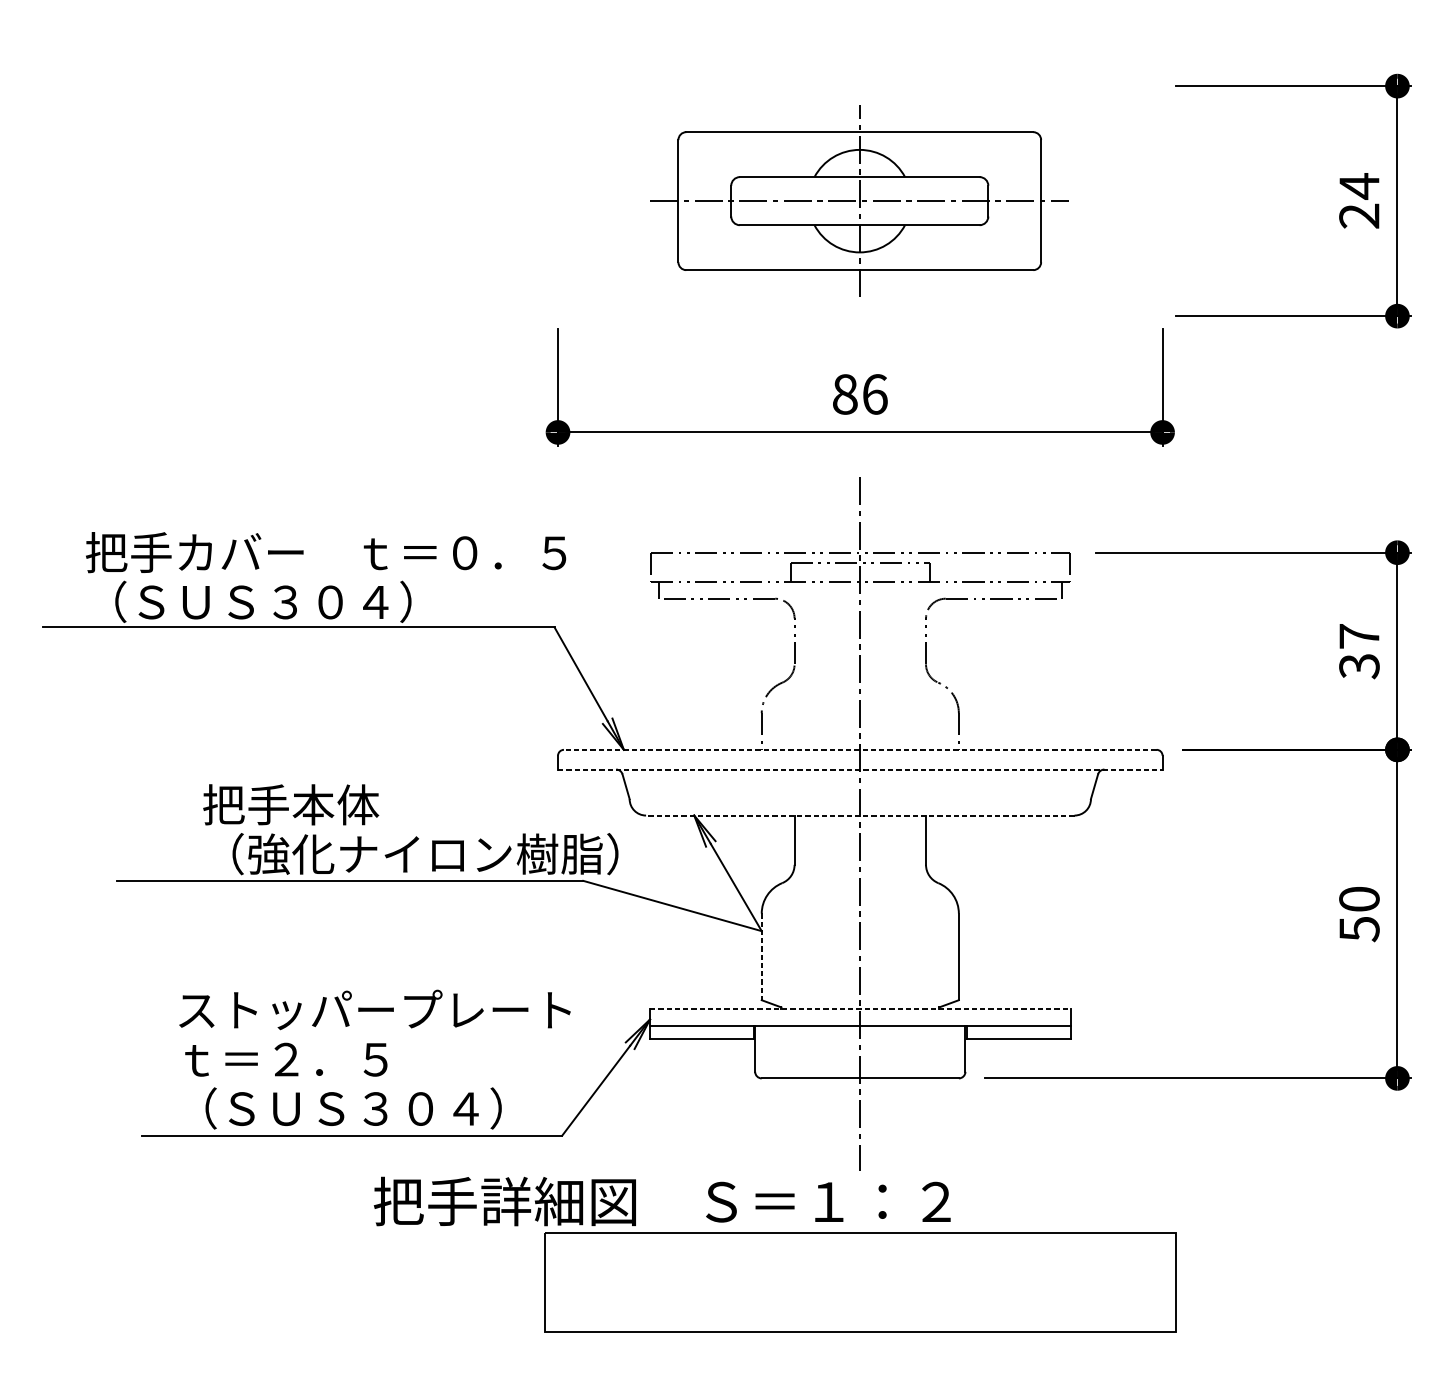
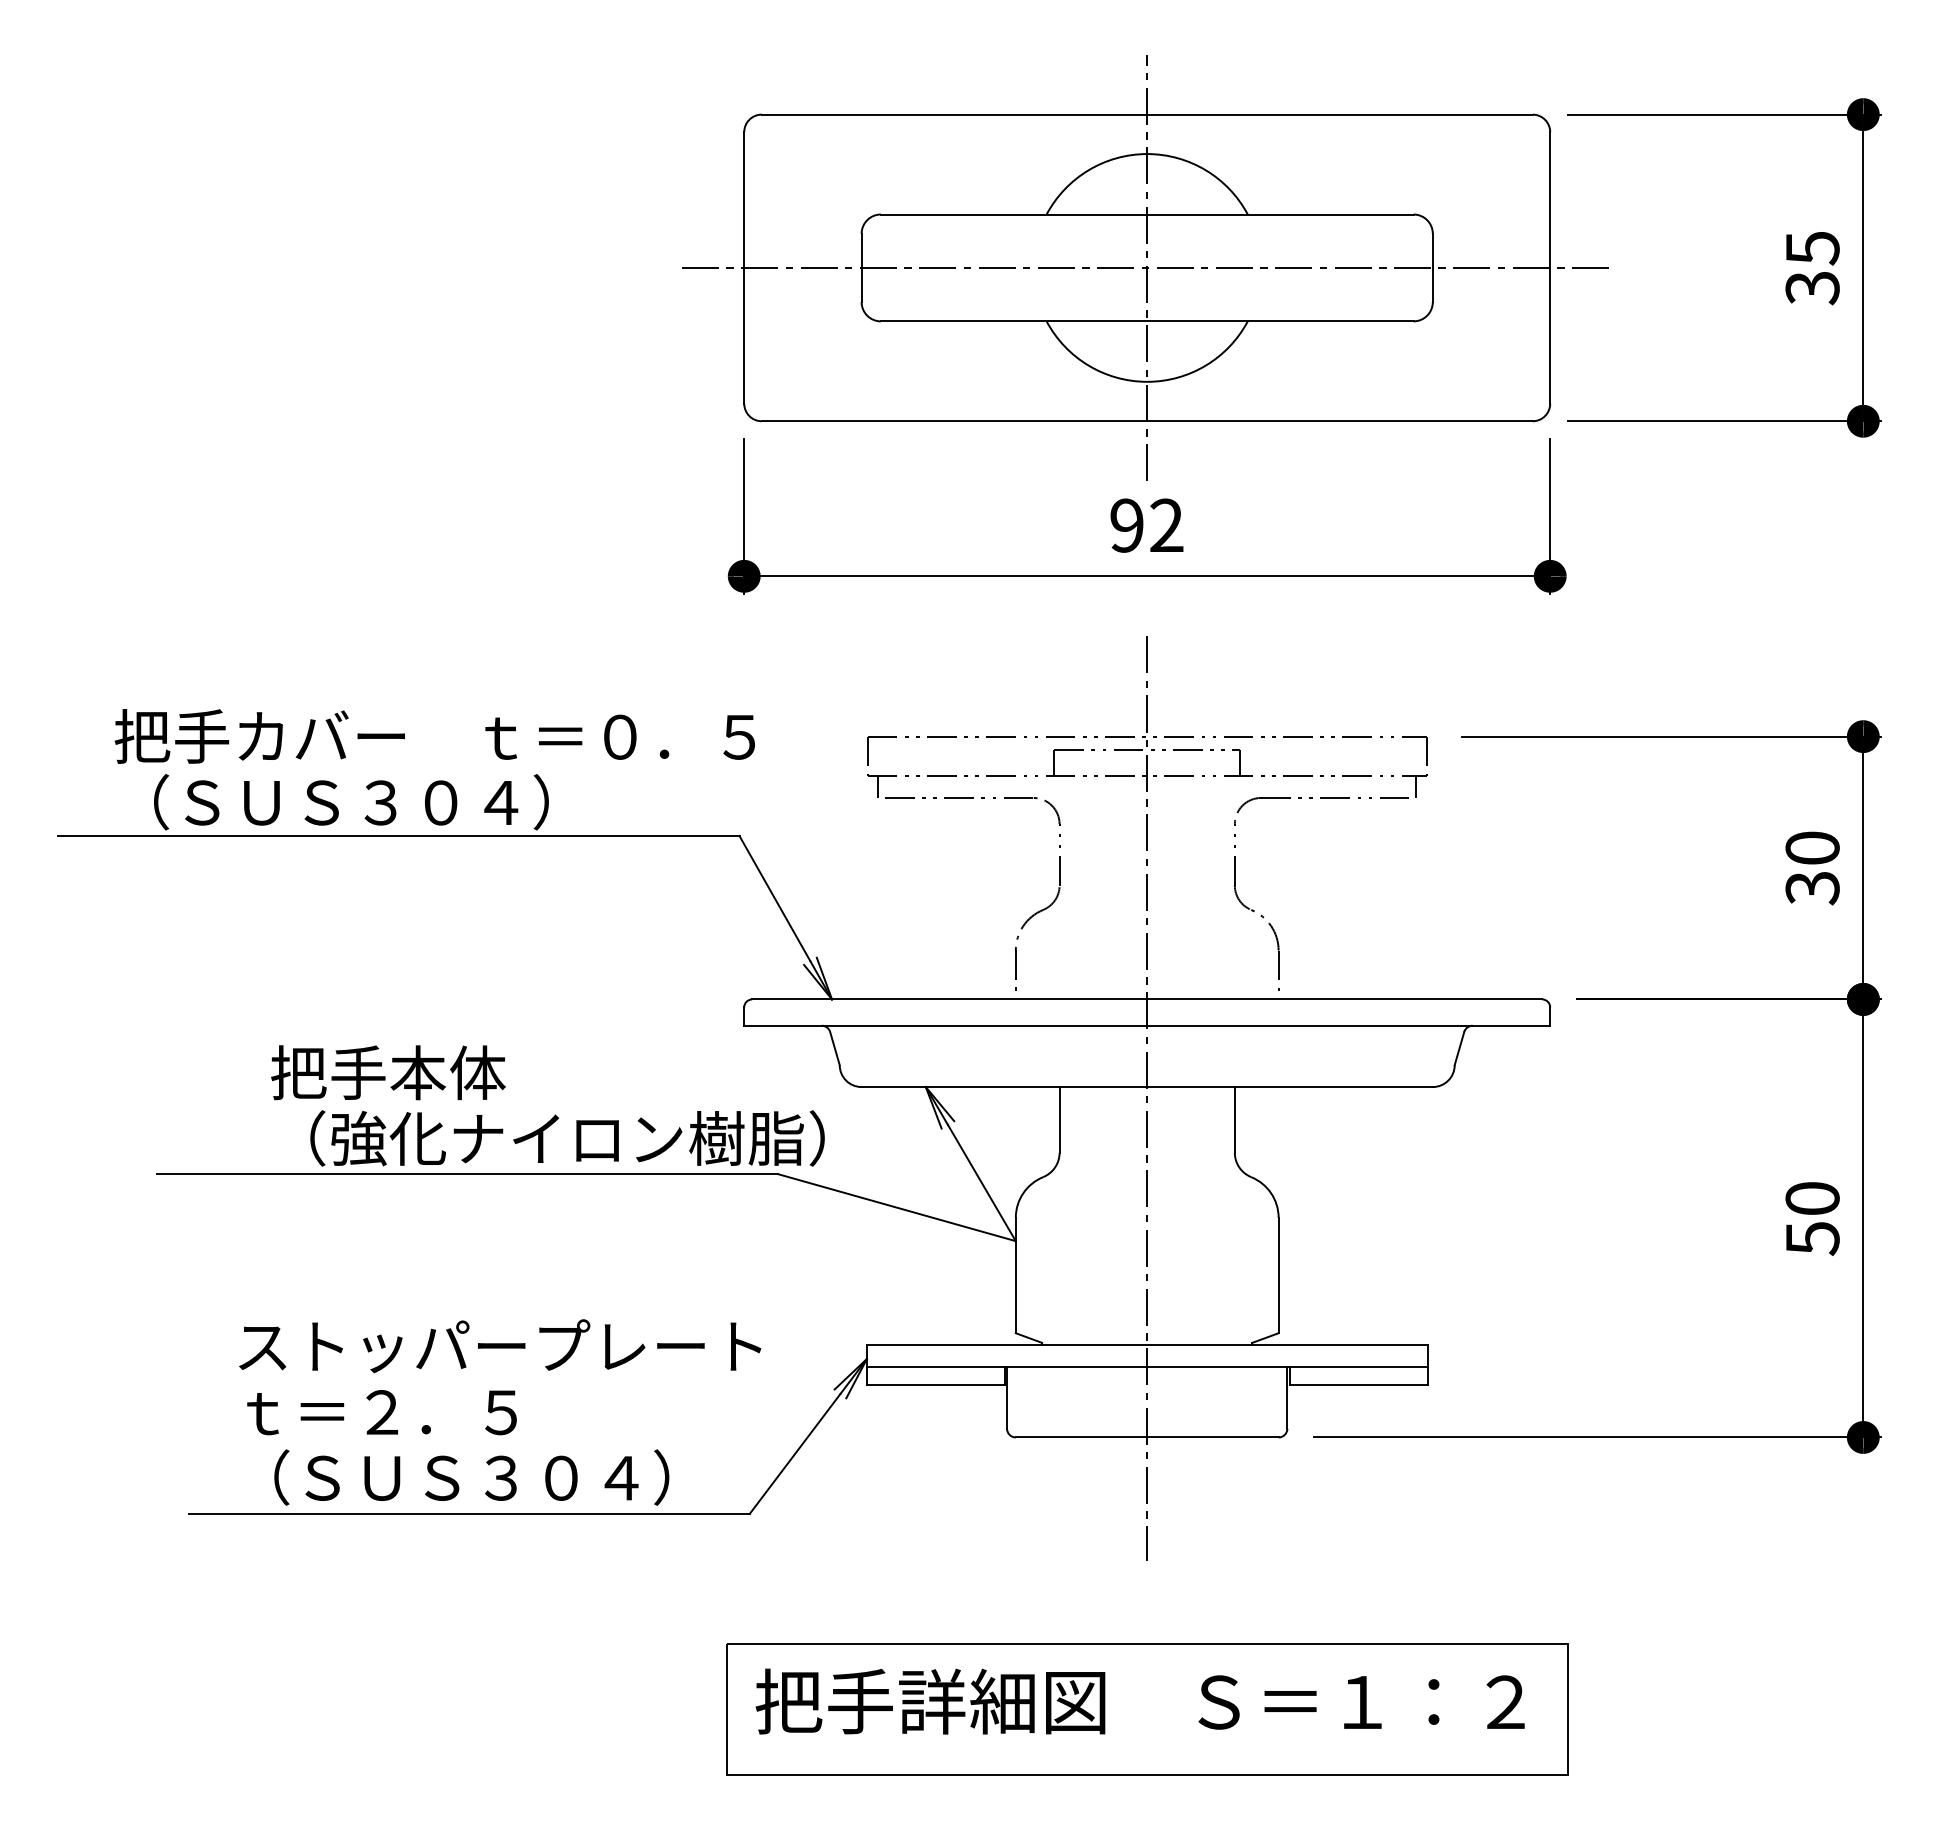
part: (859, 200) -> (1145, 267), size x1.67
text: (1359, 200) -> (1812, 267), 24 -> 35
text: (859, 394) -> (1146, 525), 86 -> 92
text: (1359, 635) -> (1812, 847), 37 -> 30
line: (859, 749) -> (1146, 999), dashed -> solid
line: (860, 769) -> (1147, 1025), dashed -> solid
line: (860, 815) -> (1147, 1087), dashed -> solid
line: (761, 956) -> (1015, 1275), dashed -> solid
line: (860, 1009) -> (1147, 1345), dashed -> solid
text: (661, 1201) -> (1139, 1701), moved

